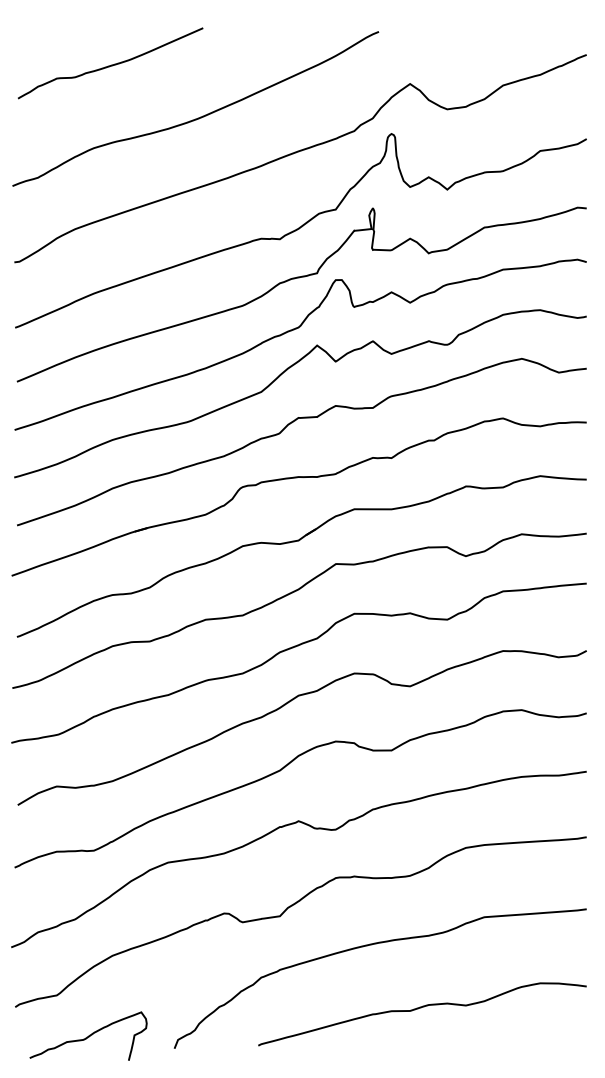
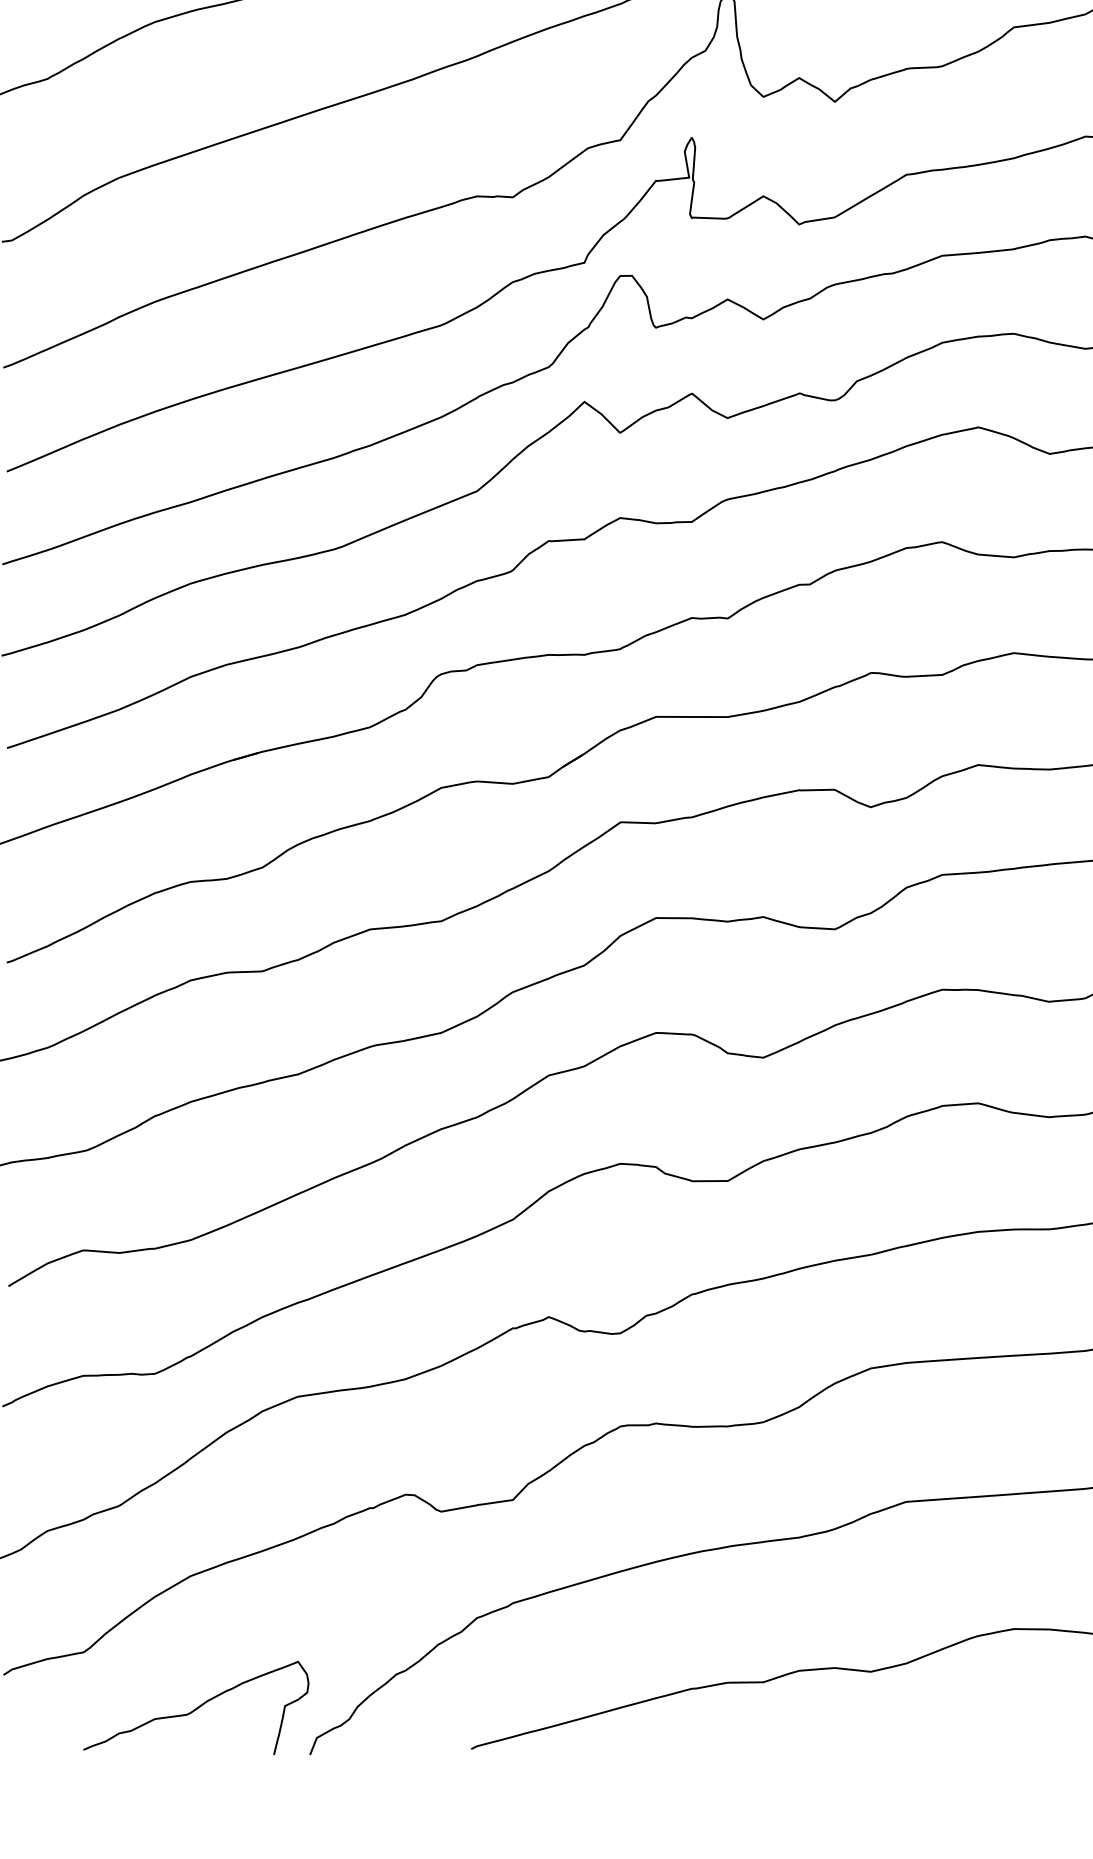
curve: (88, 1035) -> (196, 1706), moved

